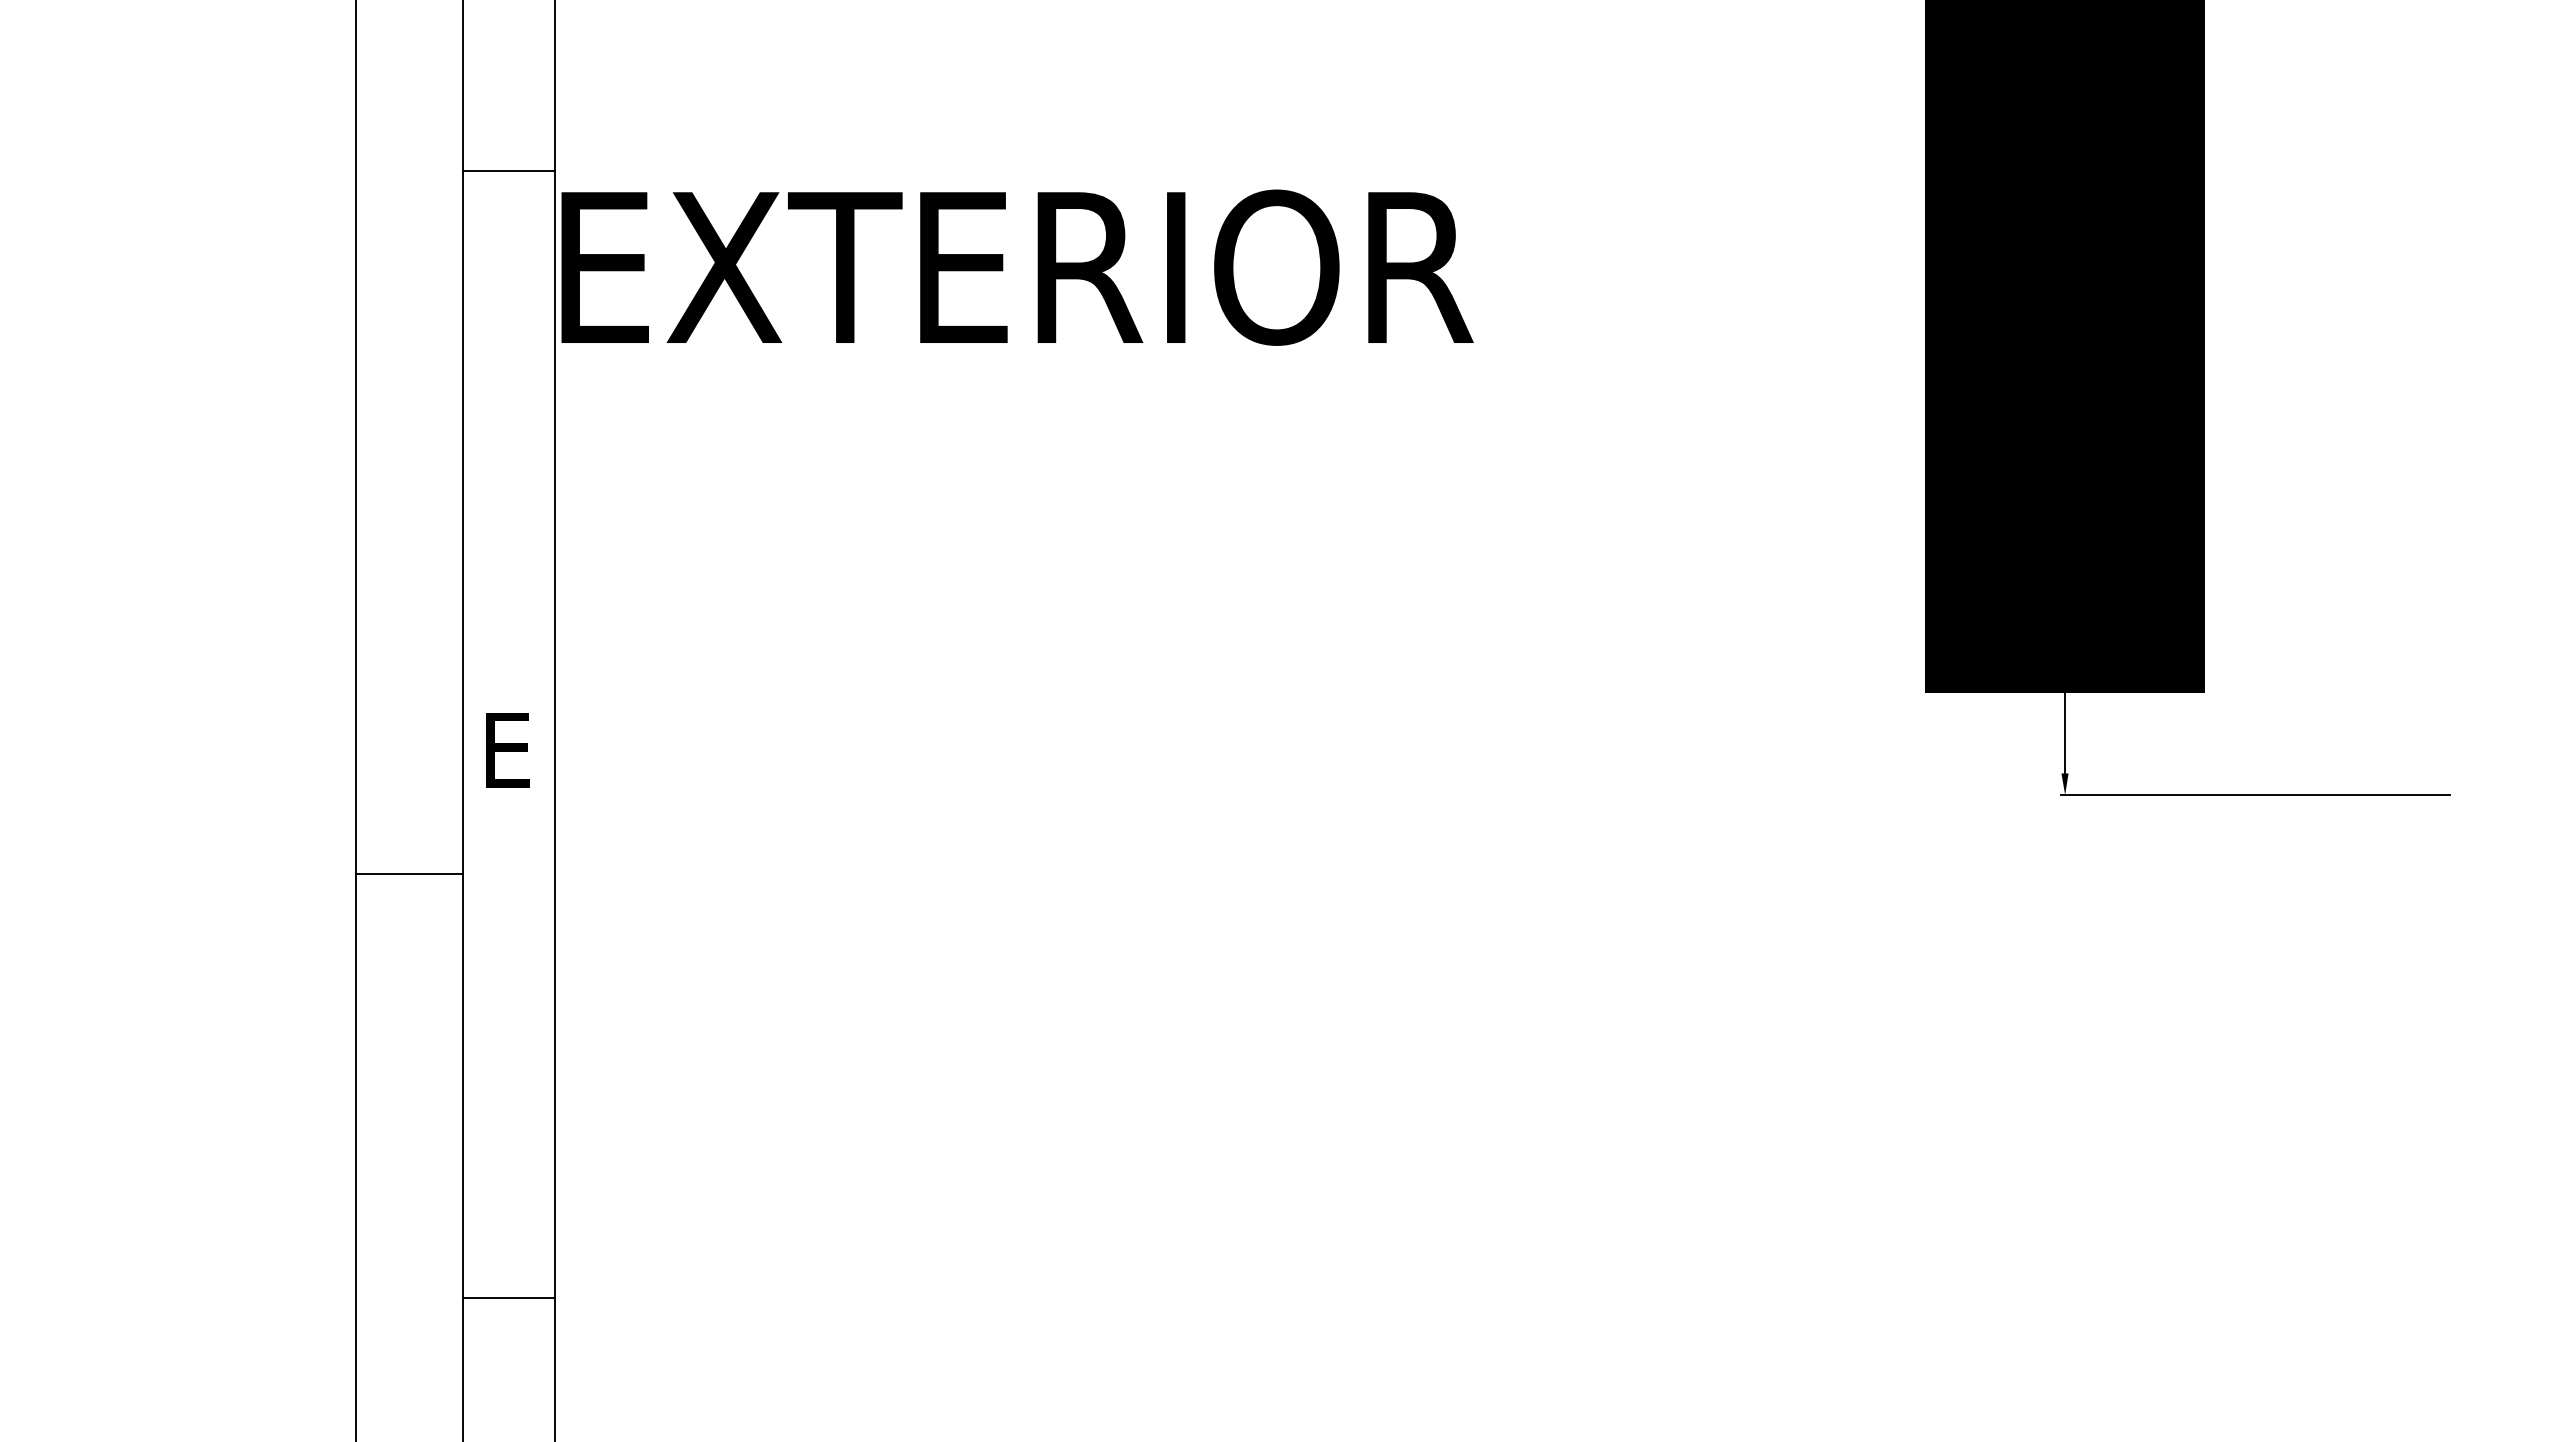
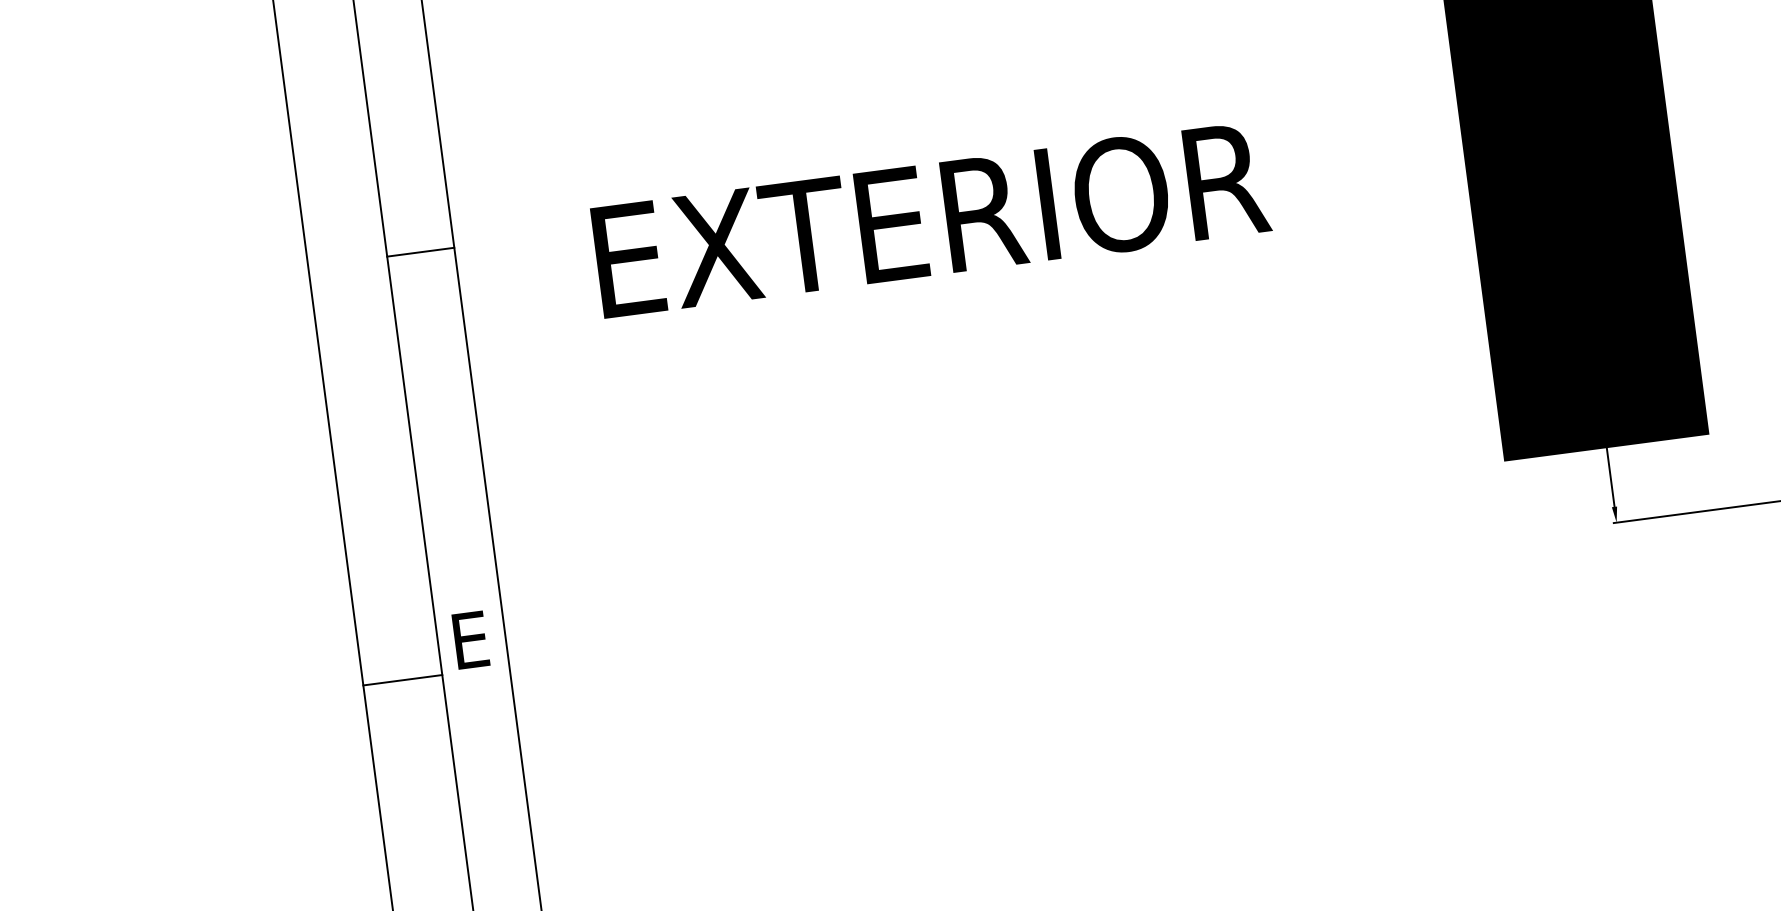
line: (508, 171) -> (420, 252), moved
text: (1017, 267) -> (931, 219), moved
line: (409, 873) -> (402, 679), moved

